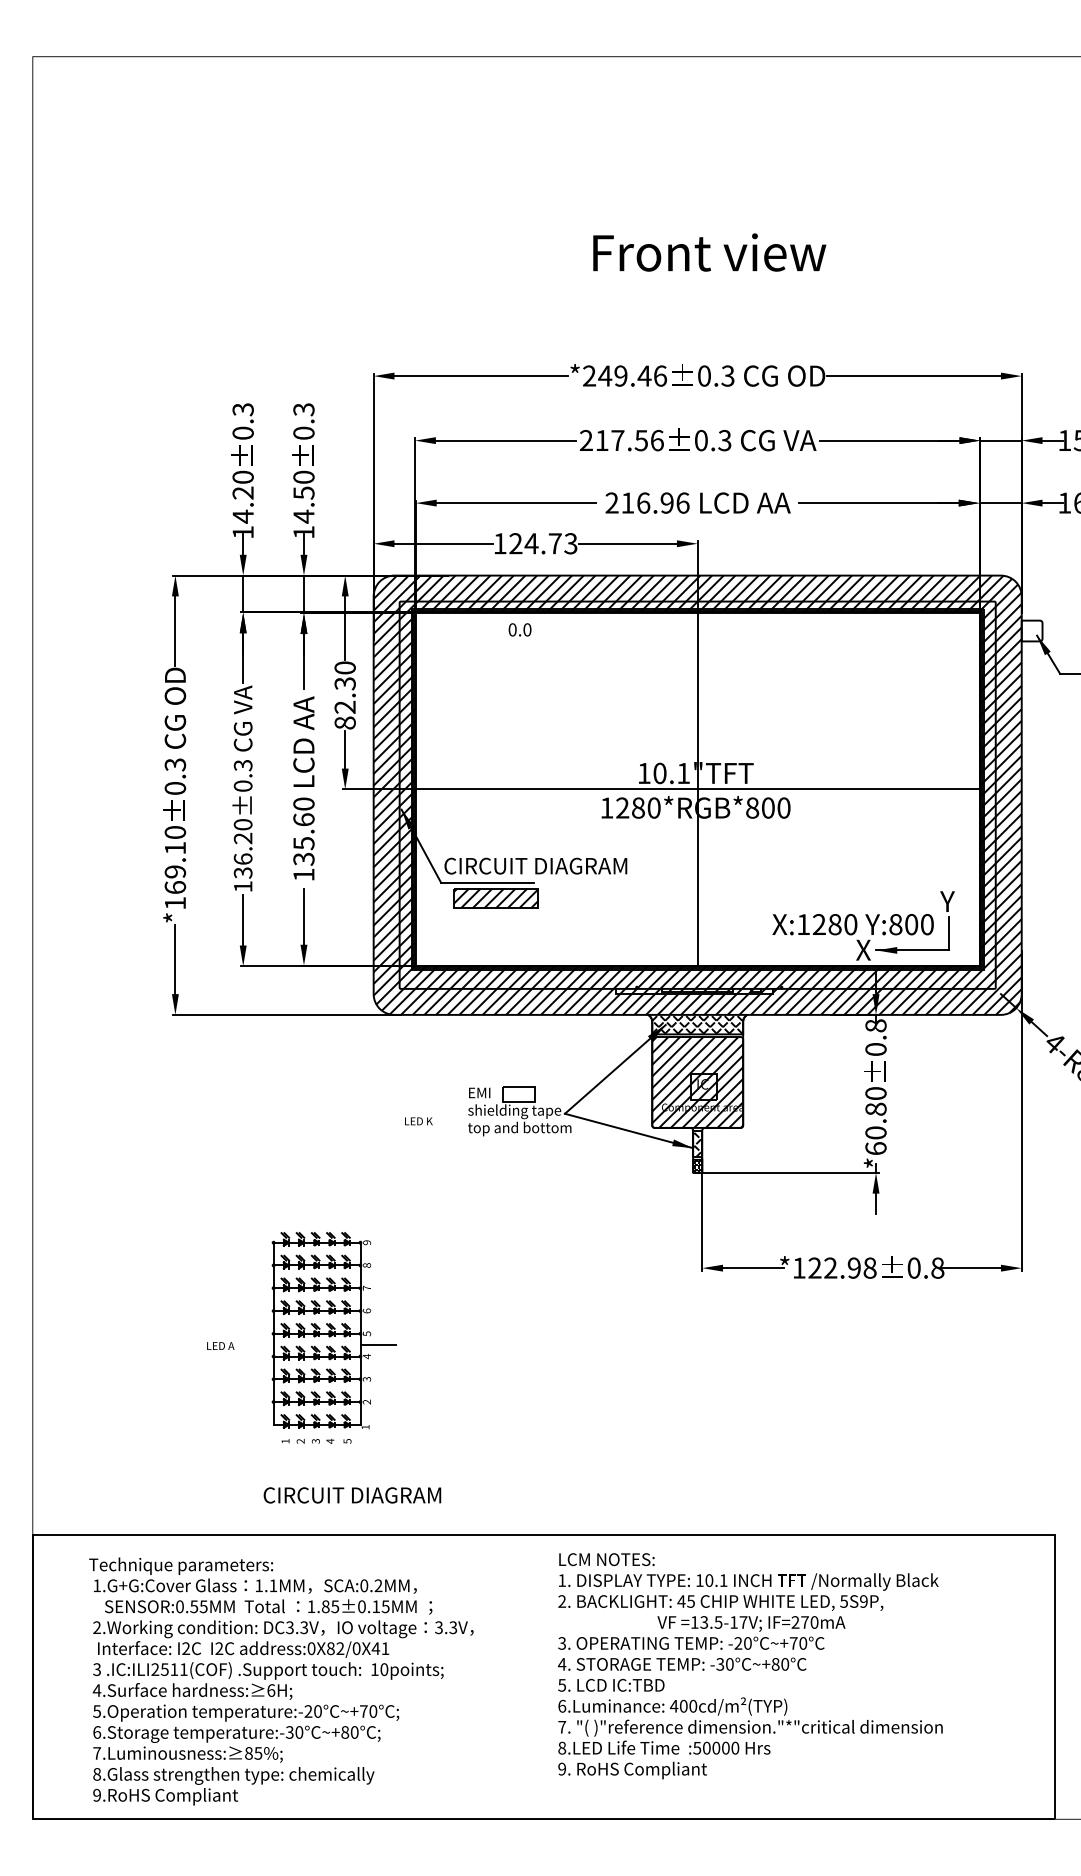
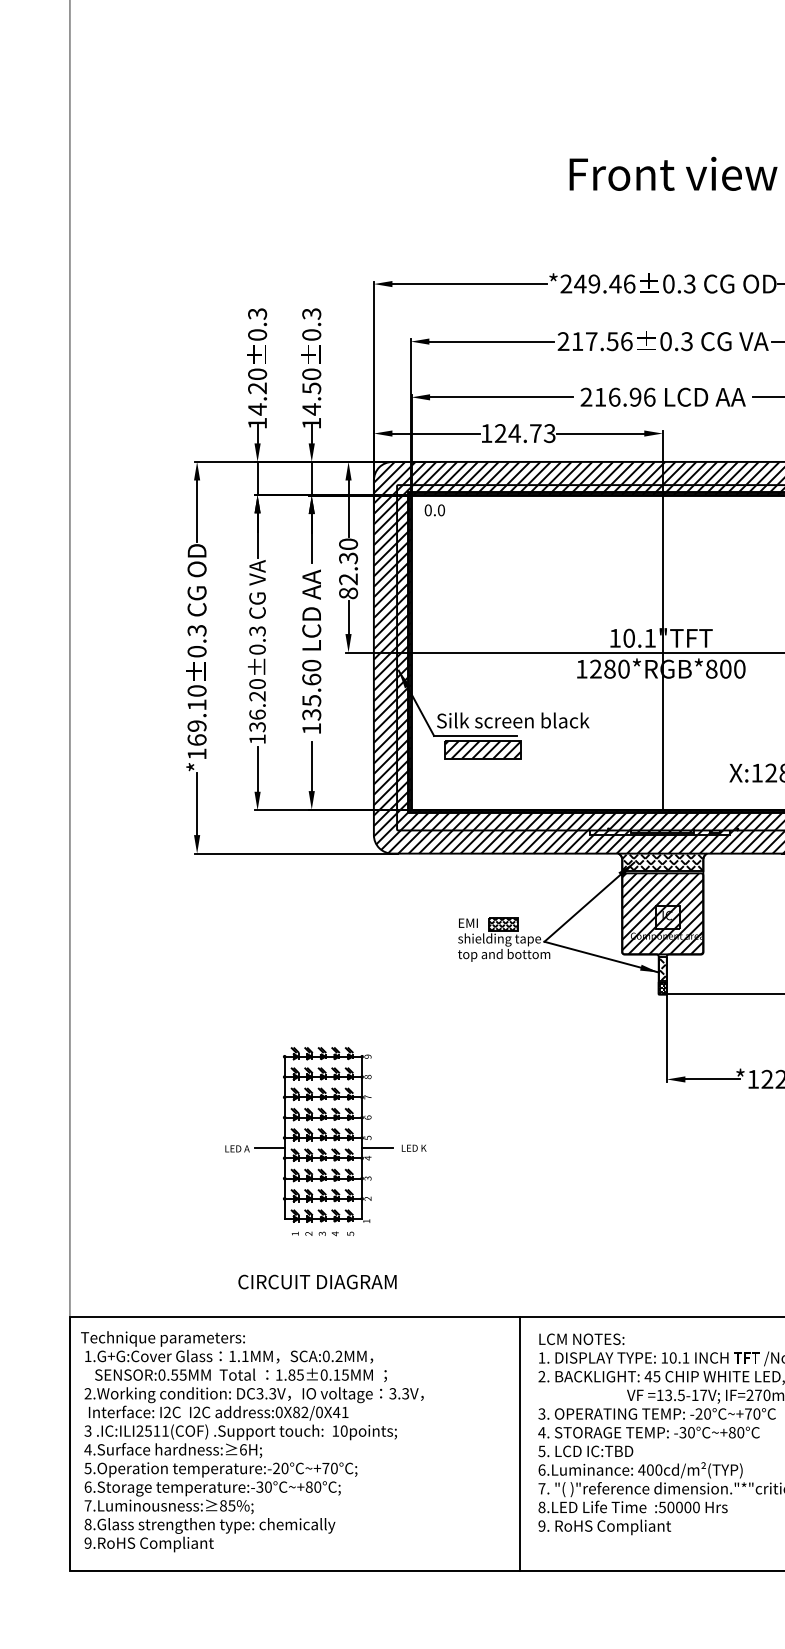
text: (519, 629) -> (434, 510), moved
text: (535, 865) -> (518, 720), CIRCUIT DIAGRAM -> Silk screen black
hatch: (519, 1094) -> (503, 924), added
text: (418, 1121) -> (413, 1148), moved
line: (256, 1345) -> (269, 1148), added
text: (352, 1495) -> (317, 1282), moved
line: (537, 1676) -> (519, 1443), added
text: (281, 1681) -> (252, 1441), moved

